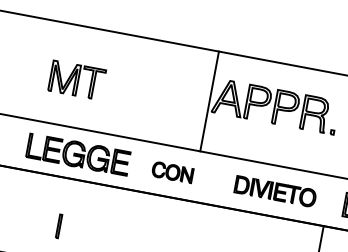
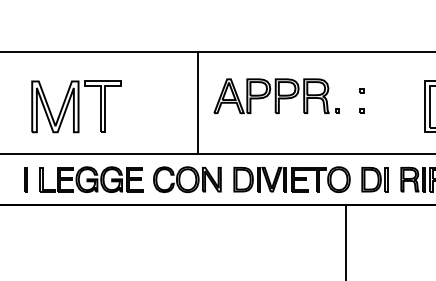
part: (77, 80) -> (76, 106), size x1.67
line: (209, 100) -> (197, 102), moved
part: (172, 172) -> (187, 179), size x1.67
part: (275, 191) -> (291, 179), size x1.43
line: (58, 226) -> (25, 179), moved

